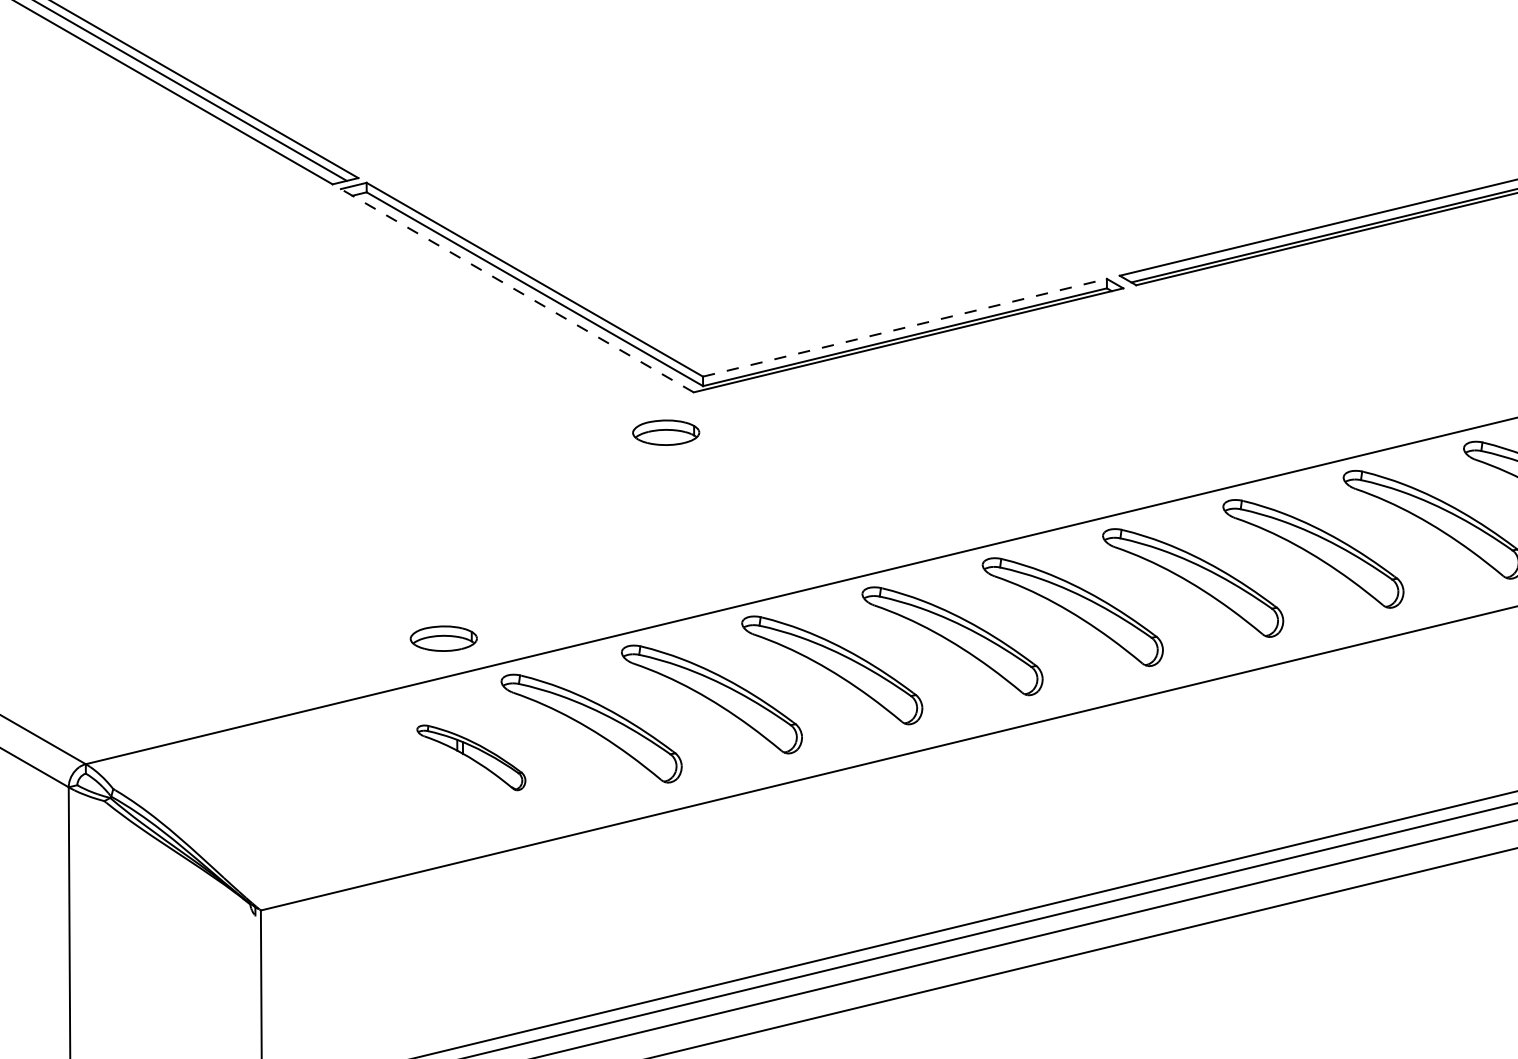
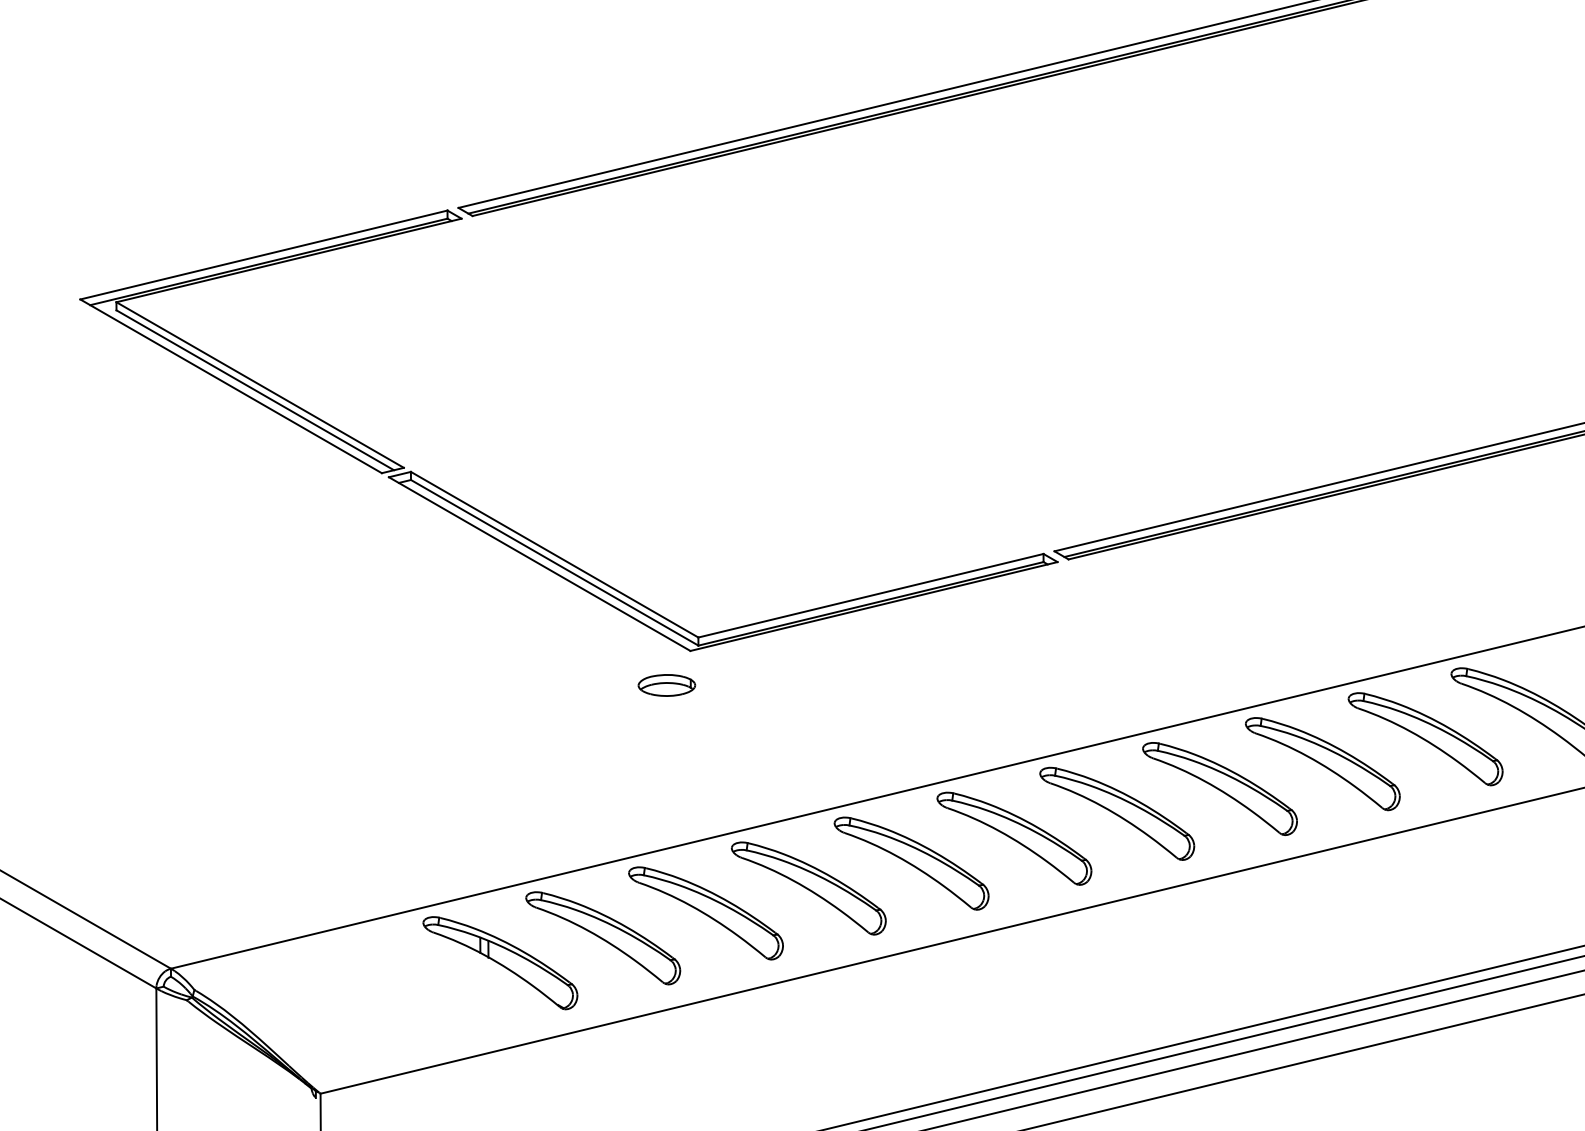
line: (517, 291) -> (539, 564), dashed -> solid
line: (904, 327) -> (870, 595), dashed -> solid
part: (443, 638) -> (476, 861), removed
part: (471, 758) -> (500, 963), size x1.67

